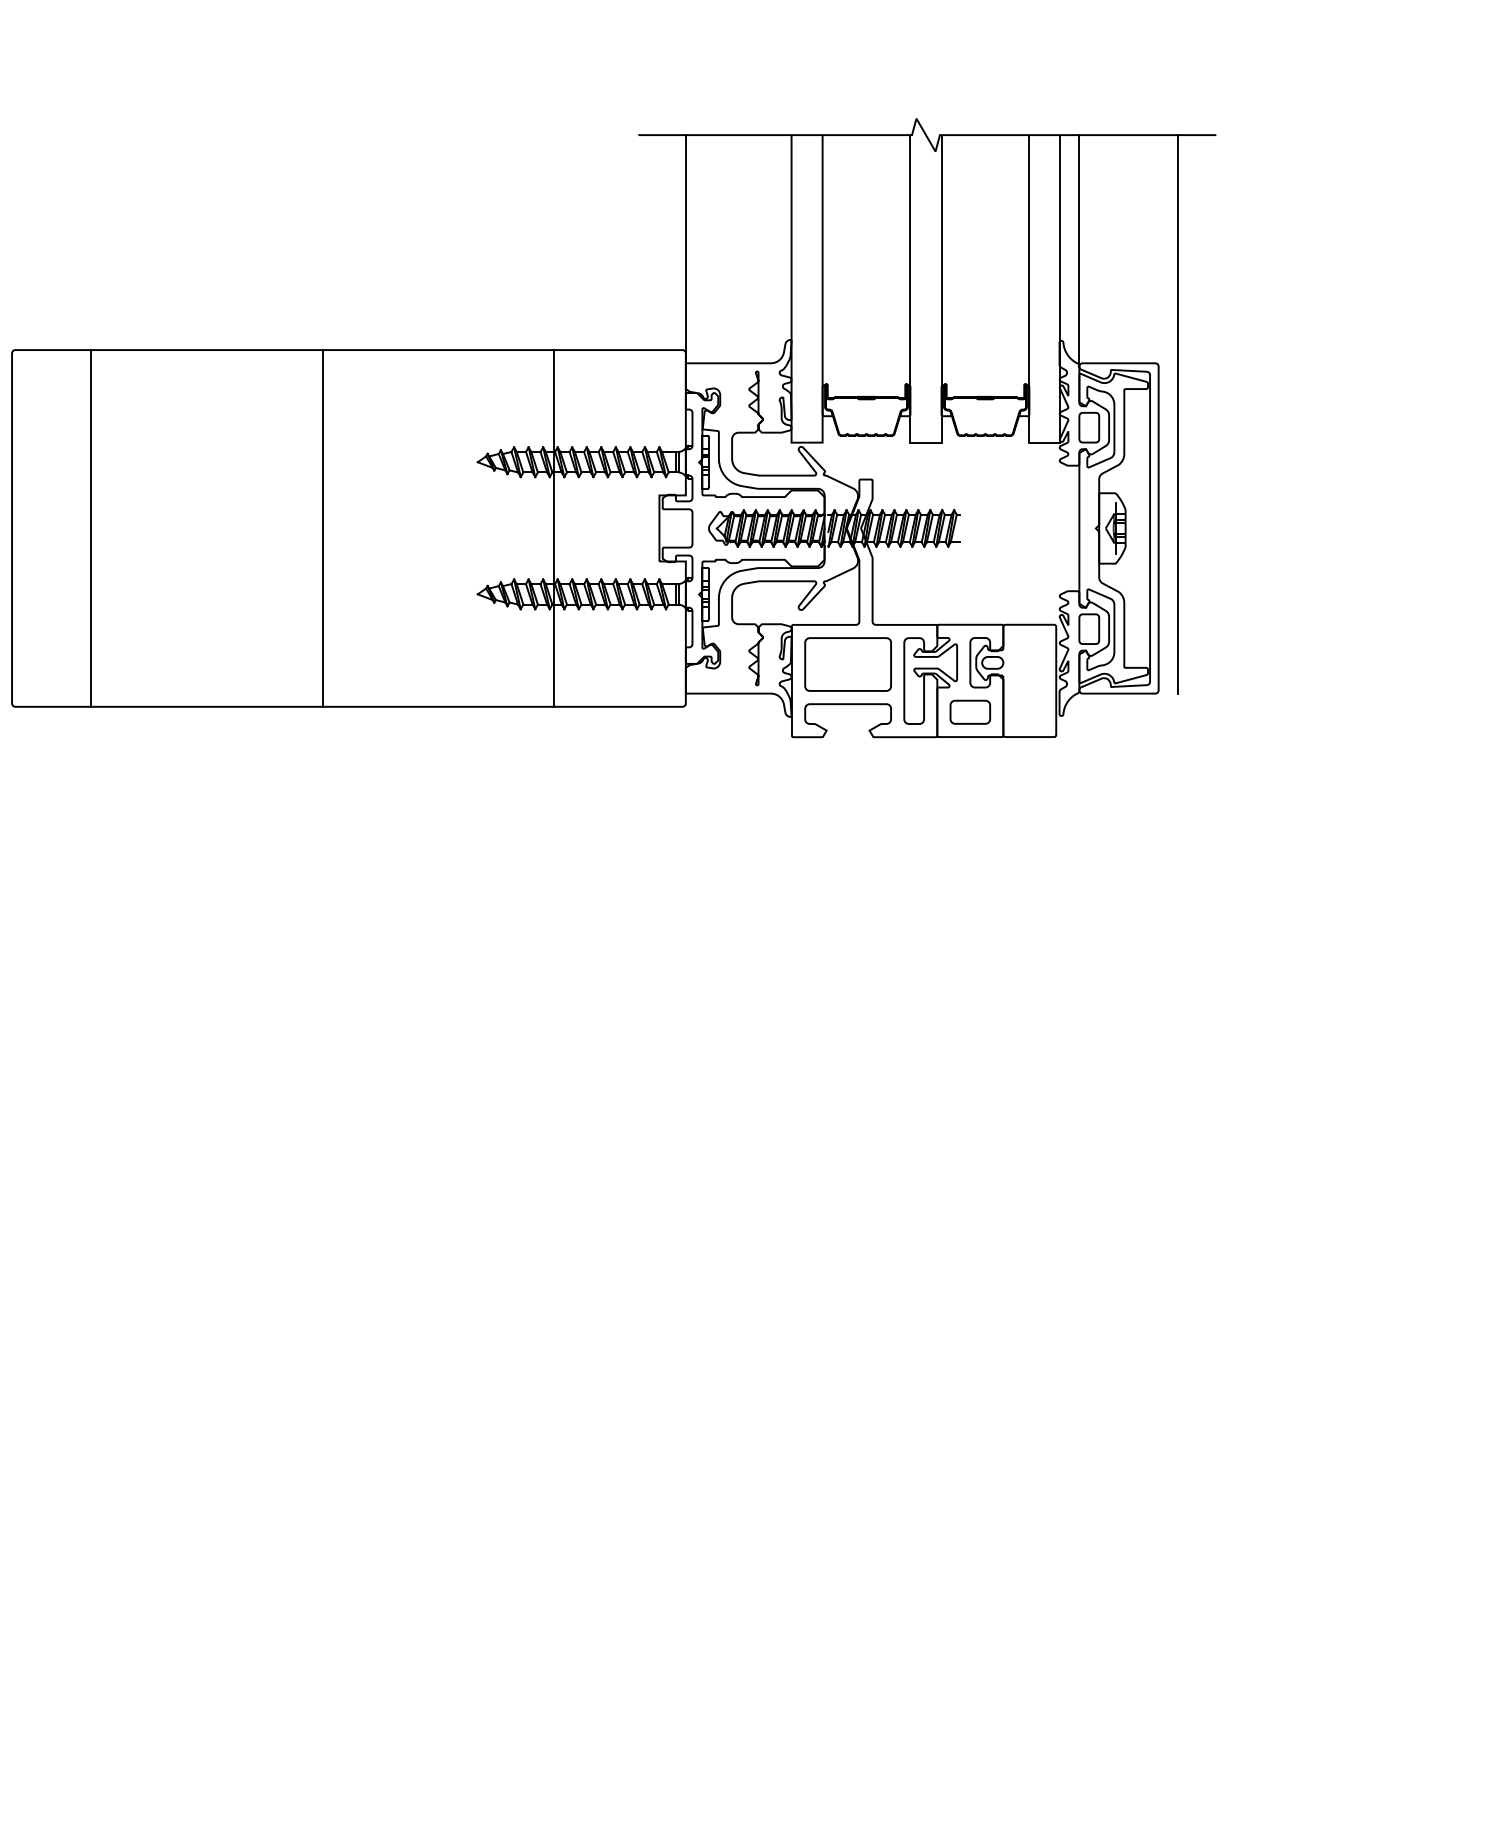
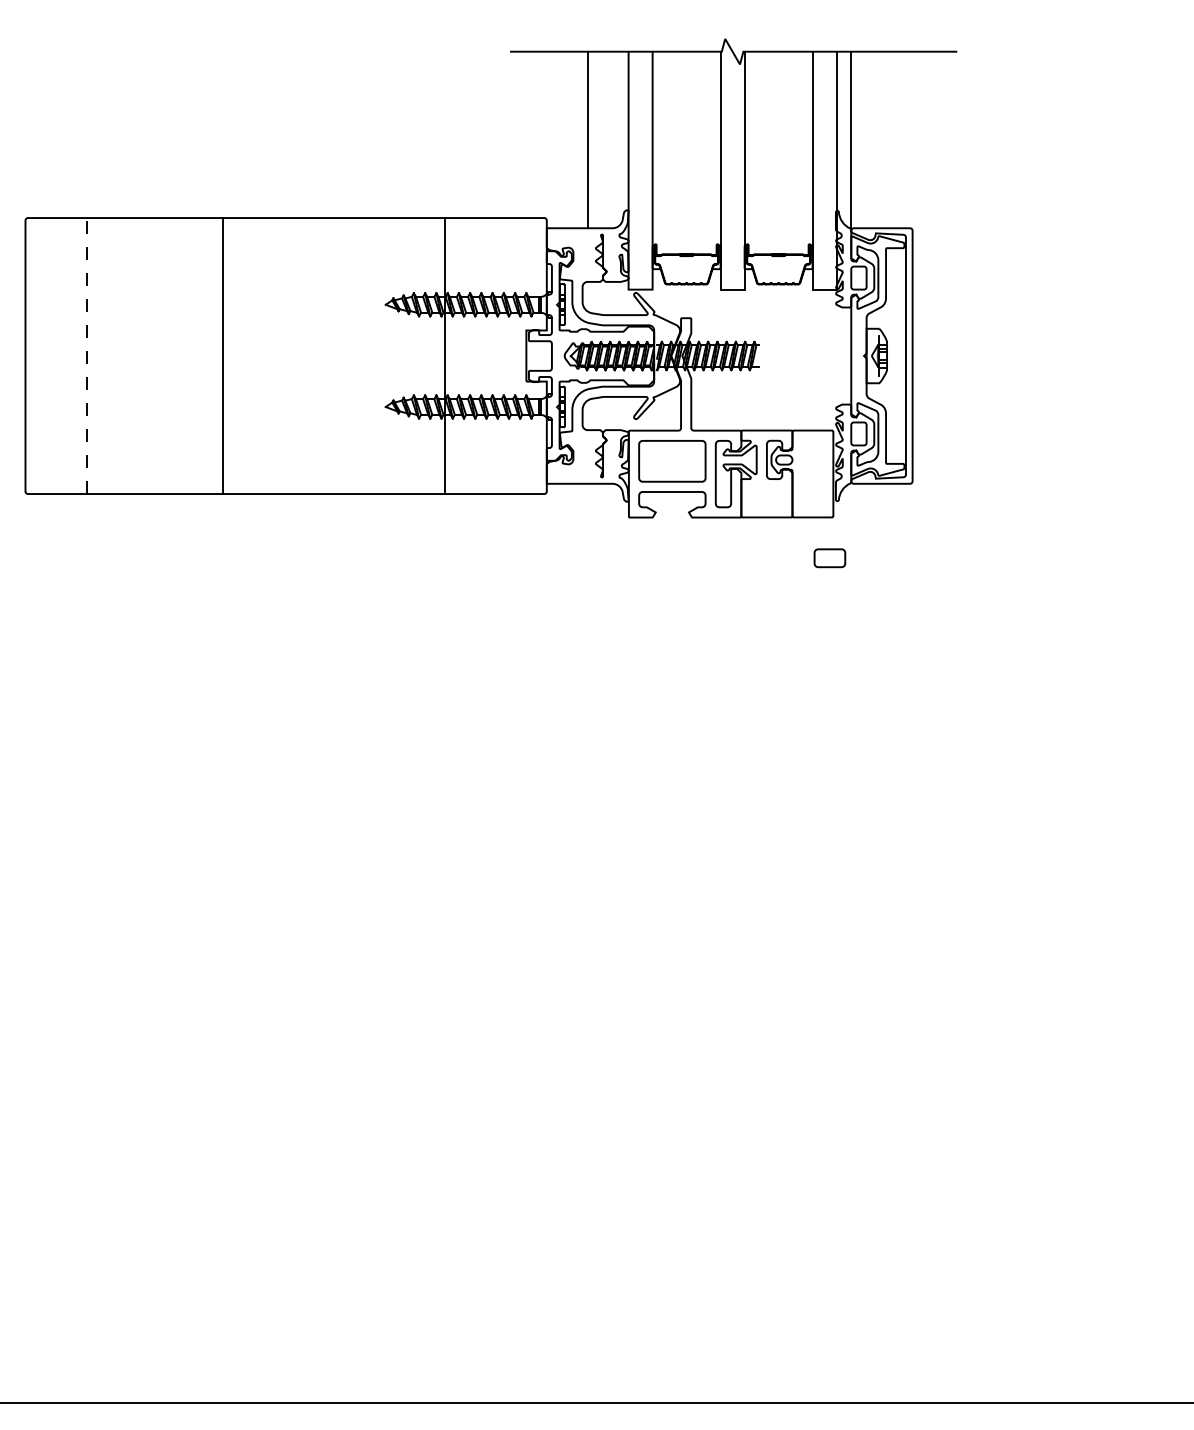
line: (685, 248) -> (587, 139), moved
line: (1177, 414) -> (927, 267), removed
line: (90, 529) -> (86, 356), solid -> dashed
line: (322, 529) -> (222, 356), moved
part: (969, 712) -> (829, 558), moved

